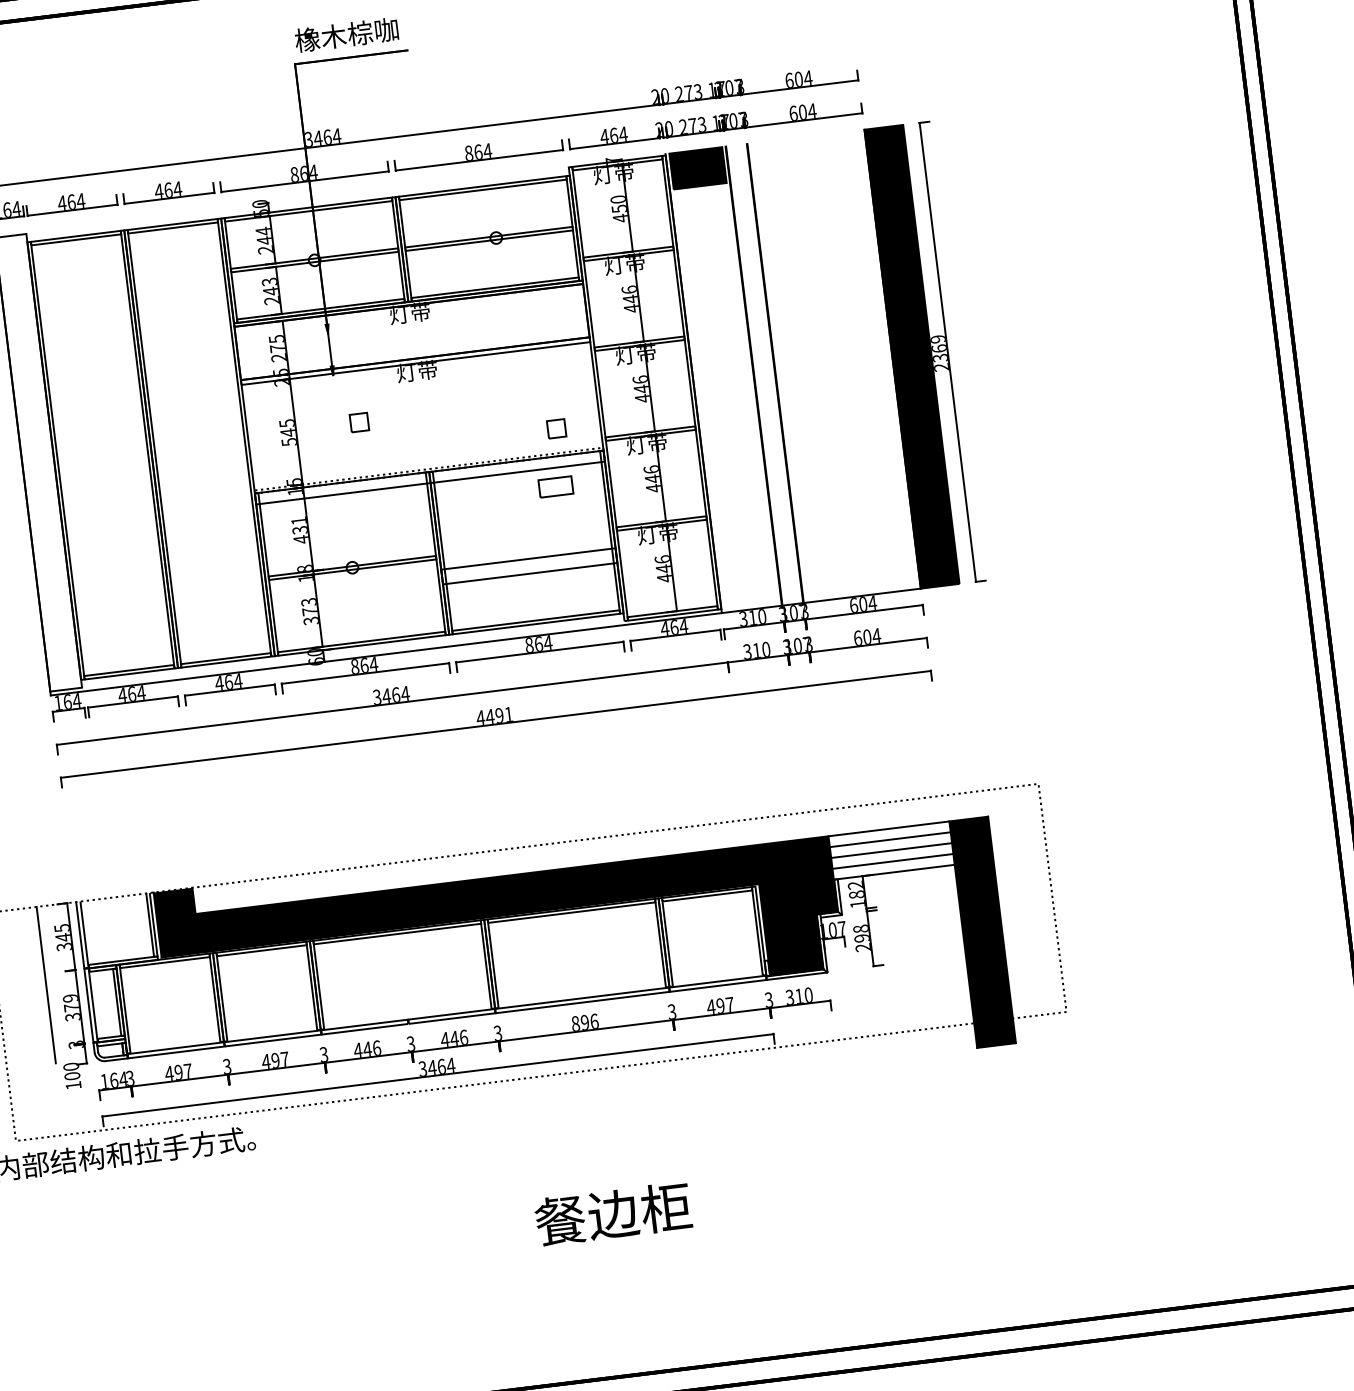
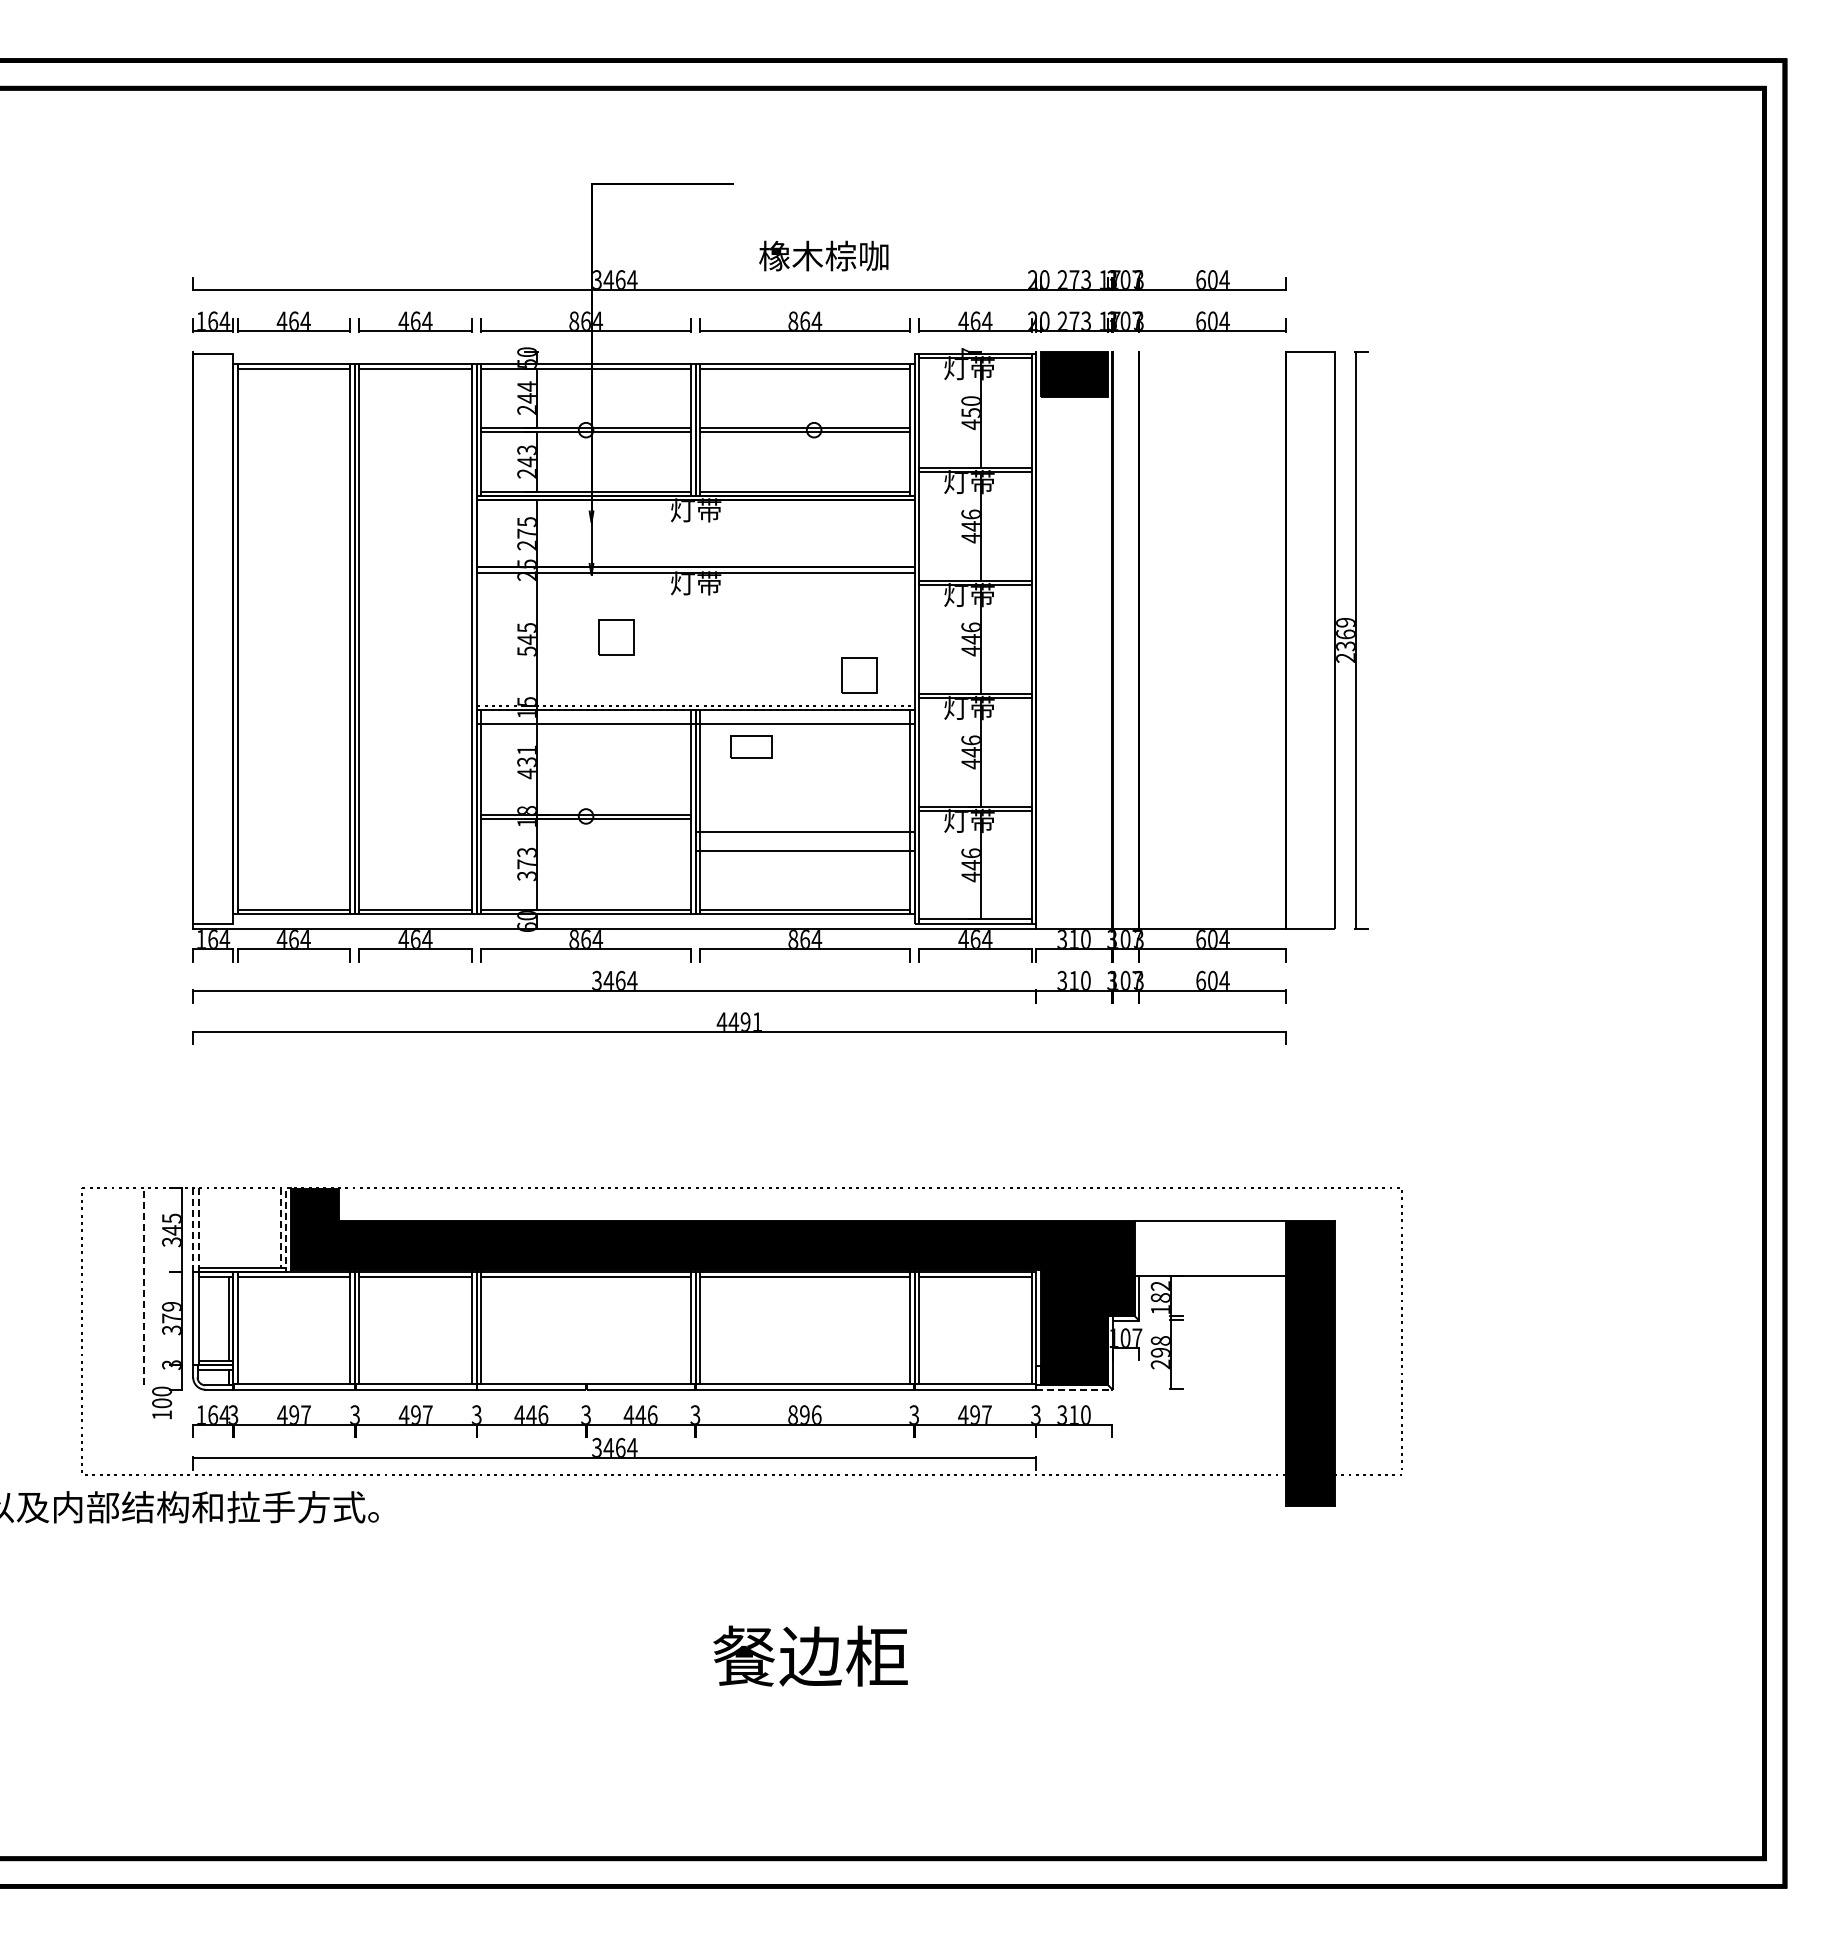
text: (346, 34) -> (823, 255), moved
fill: (911, 356) -> (1310, 640), removed
part: (359, 422) -> (616, 637), size x1.6
part: (556, 428) -> (859, 675), size x1.6
part: (556, 486) -> (751, 746), moved
line: (890, 839) -> (1210, 1234), removed
line: (891, 850) -> (1210, 1248), removed
line: (893, 861) -> (1210, 1262), removed
line: (155, 956) -> (283, 1267), solid -> dashed
line: (86, 968) -> (195, 1271), solid -> dashed
line: (797, 976) -> (1074, 1389), solid -> dashed
line: (46, 985) -> (143, 1286), solid -> dashed

